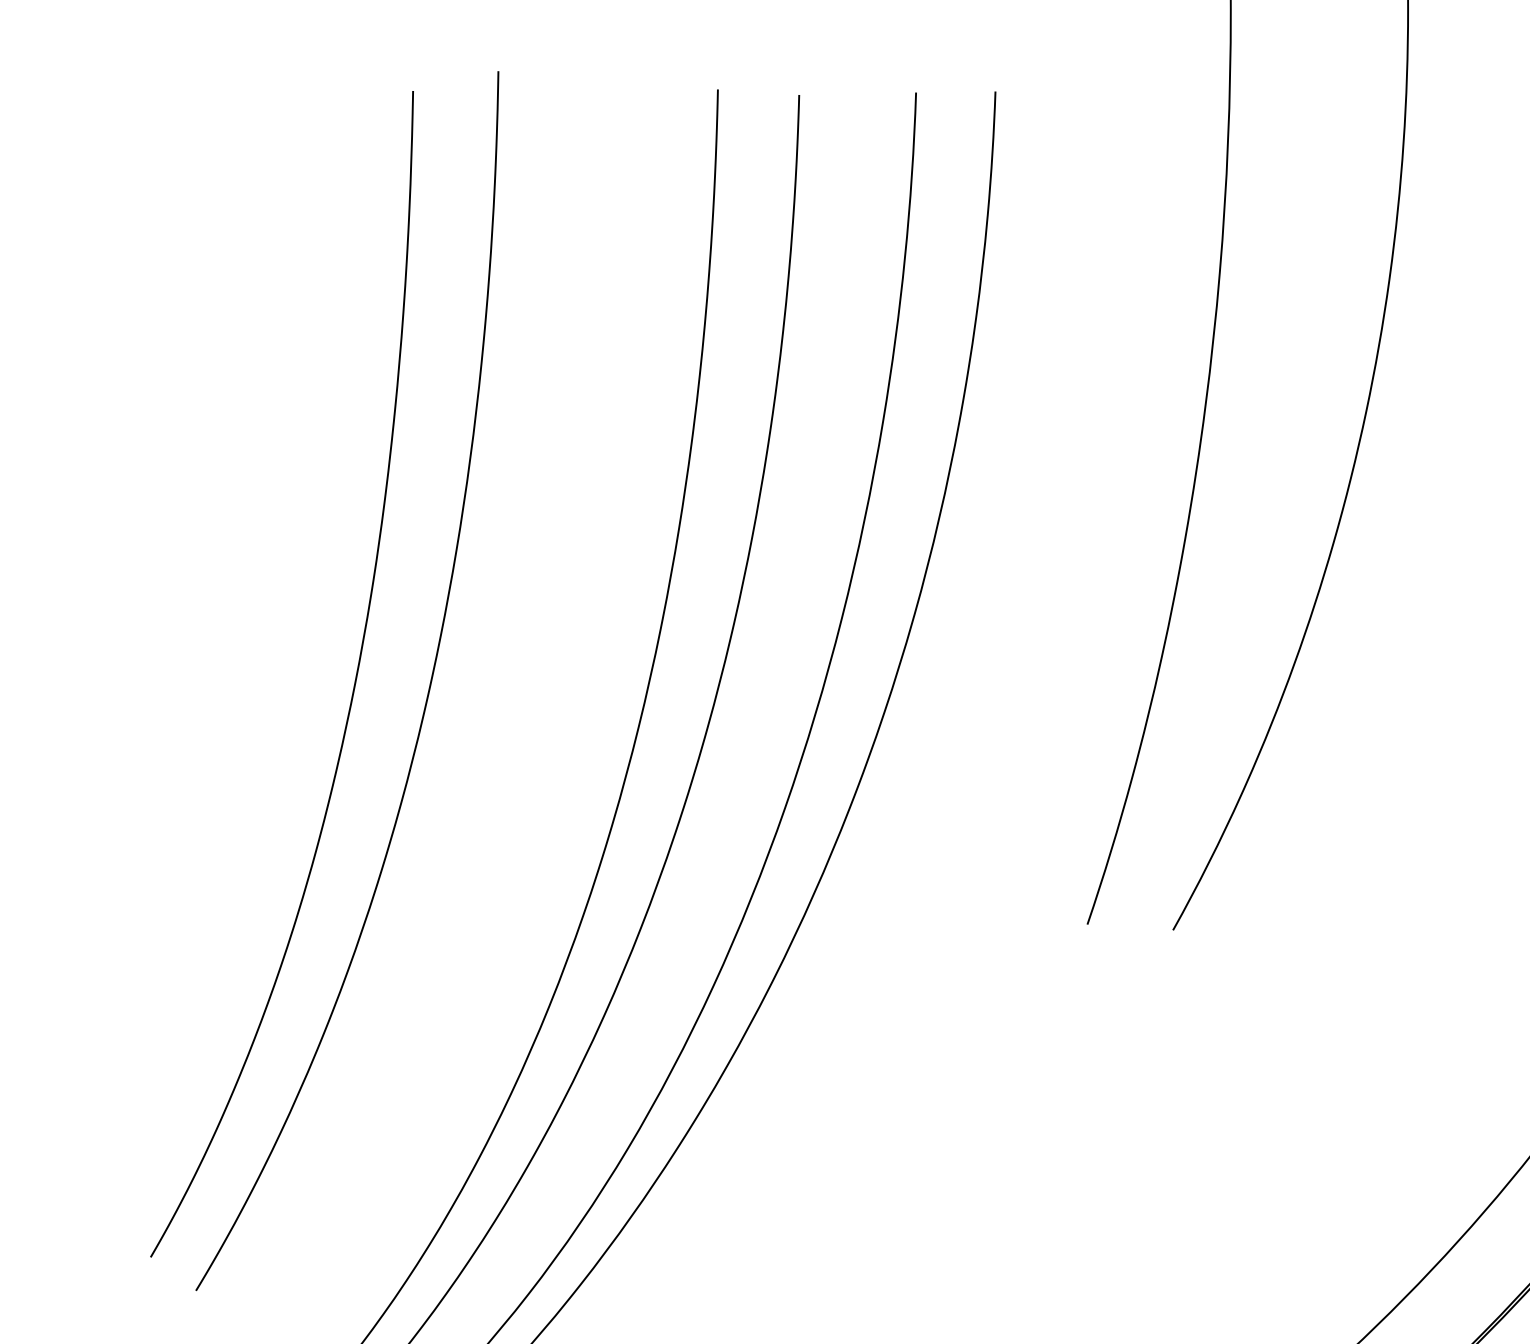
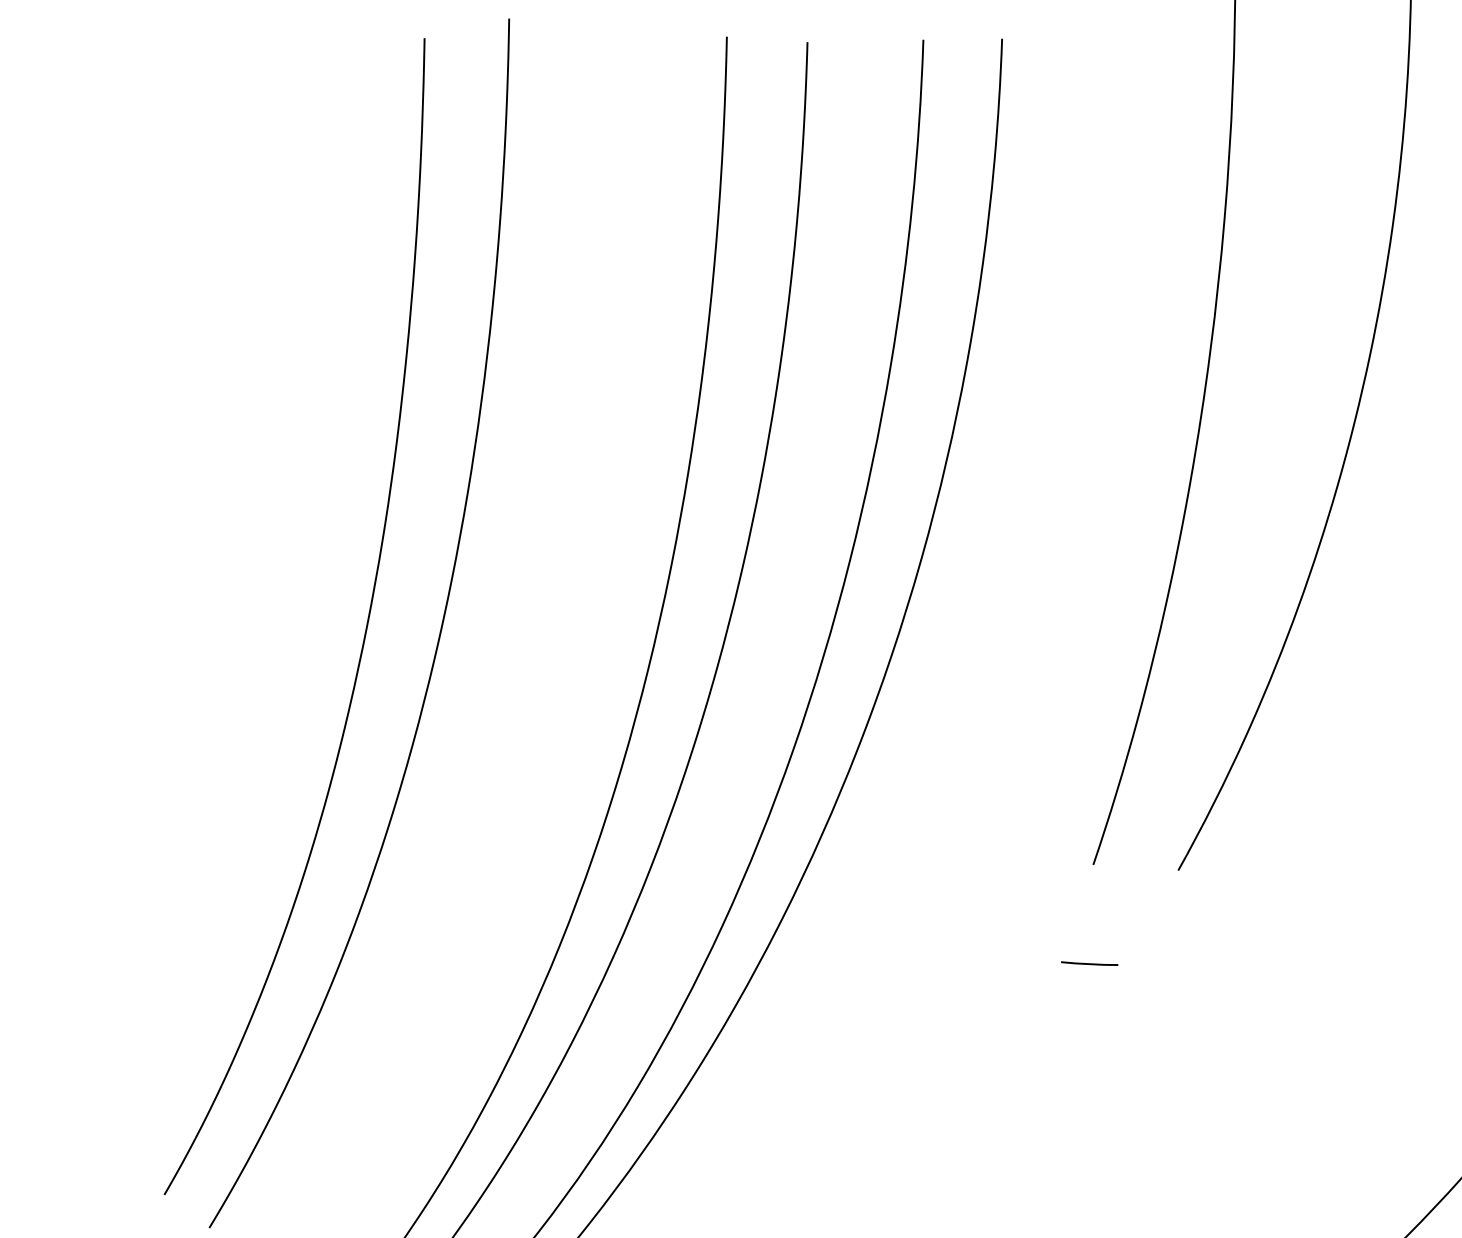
line: (1083, 1023) -> (1089, 962), added

